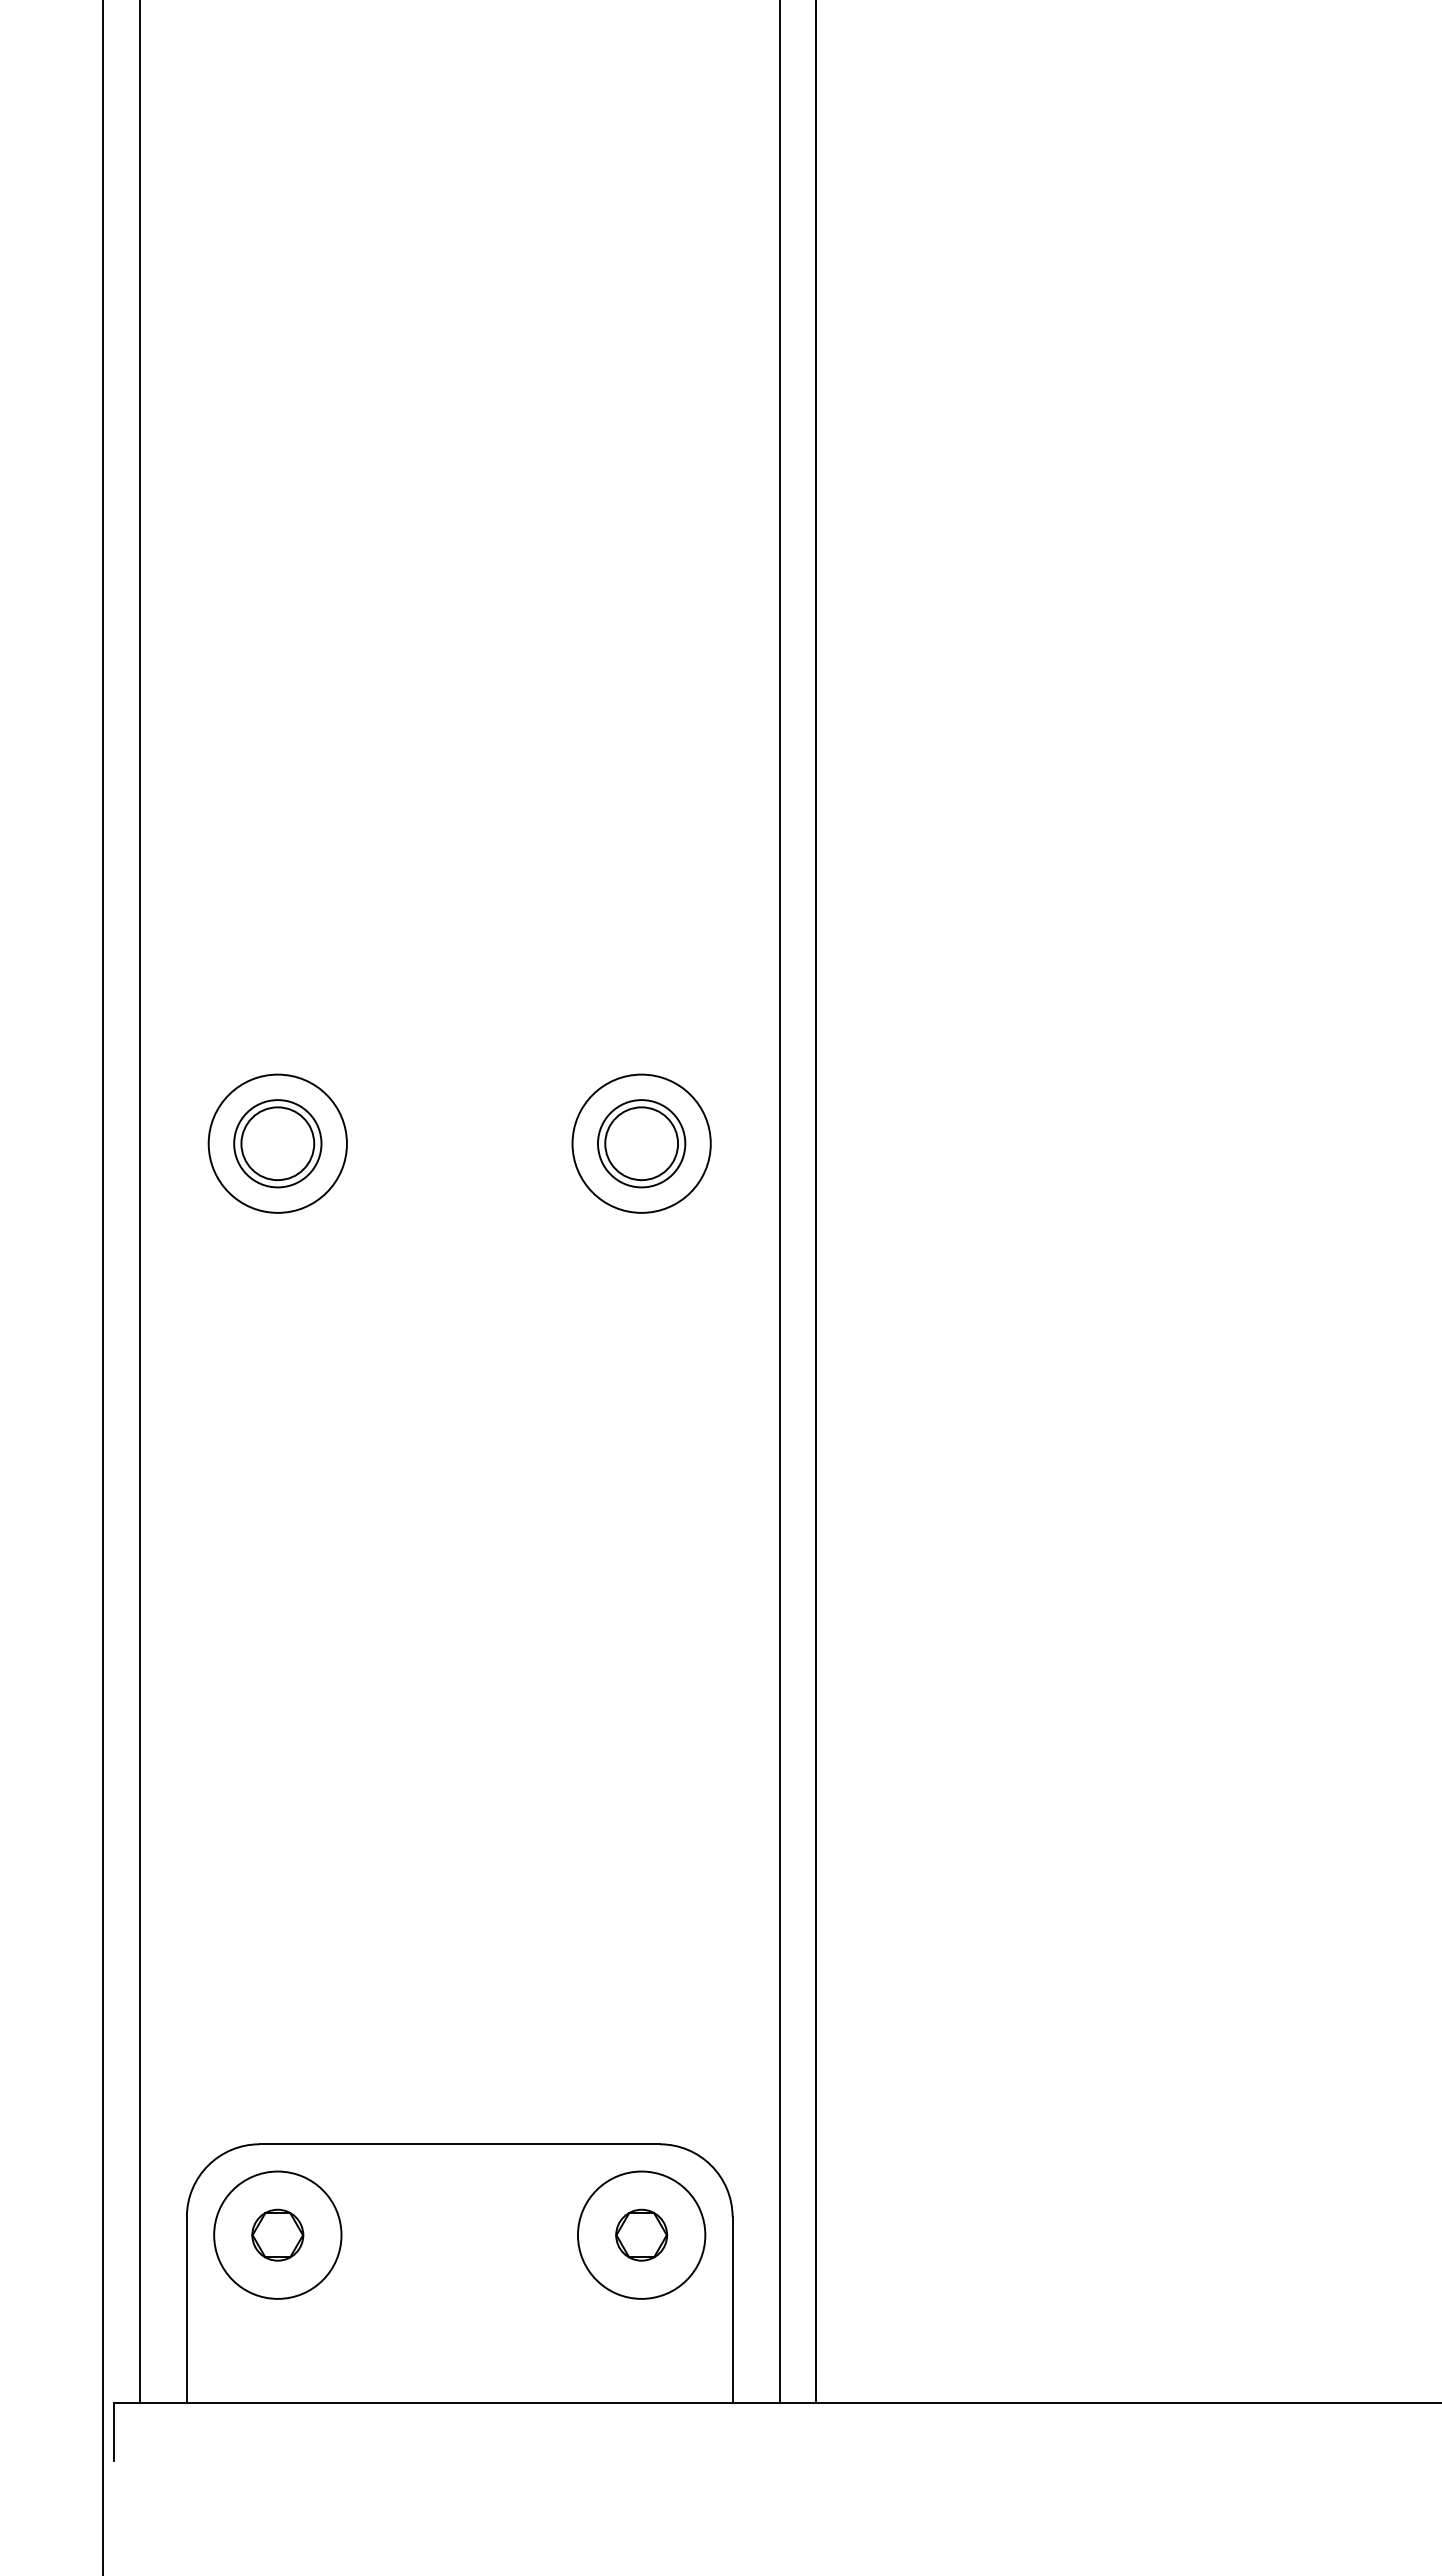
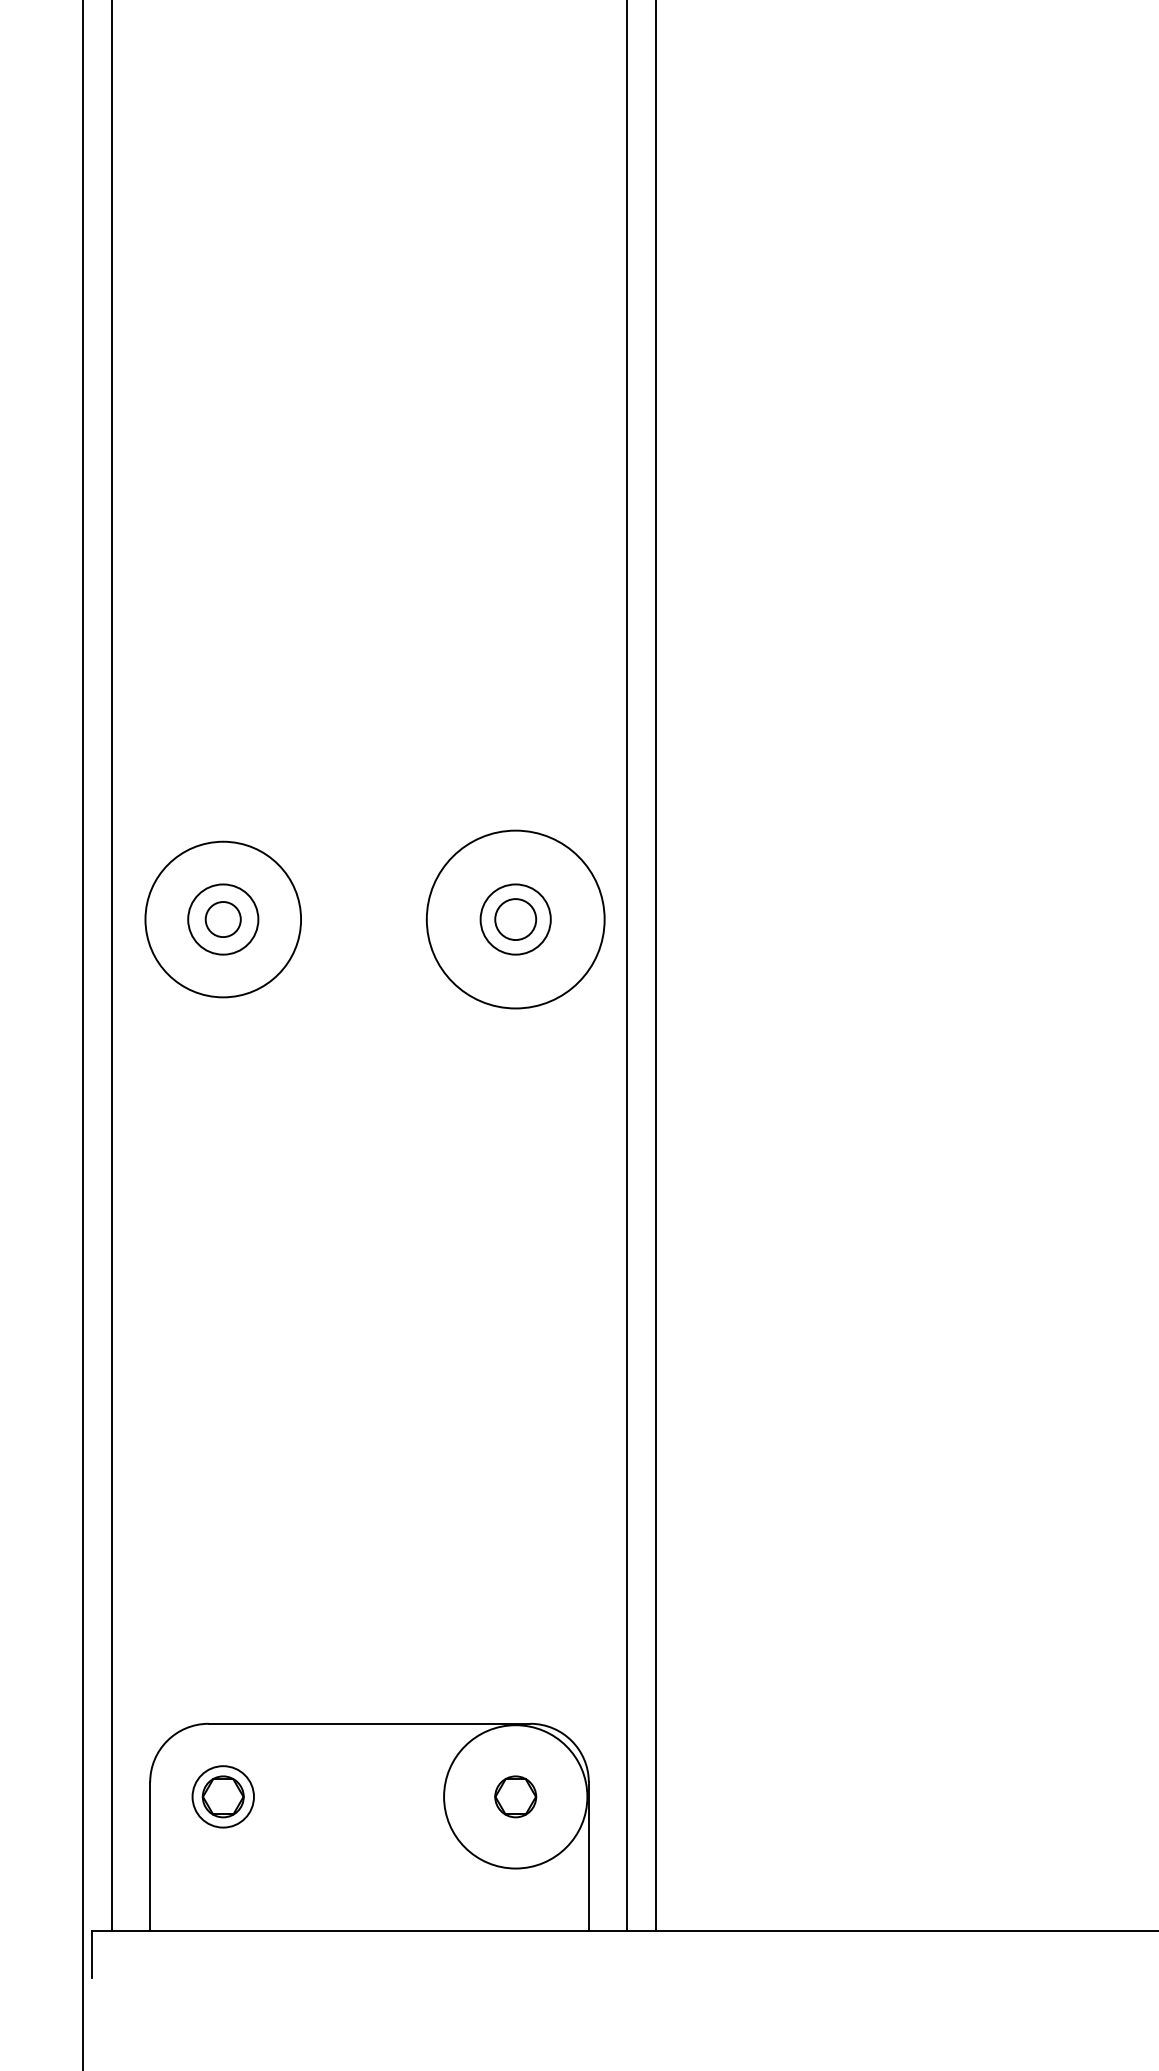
circle: (277, 1143) -> (223, 919), size x0.6
circle: (277, 1143) -> (223, 919), size x1.4
circle: (641, 1143) -> (515, 919), size x0.7
circle: (641, 1143) -> (515, 919), size x1.6
circle: (277, 2234) -> (223, 1796), size x0.6
circle: (641, 2234) -> (515, 1796), size x1.4

